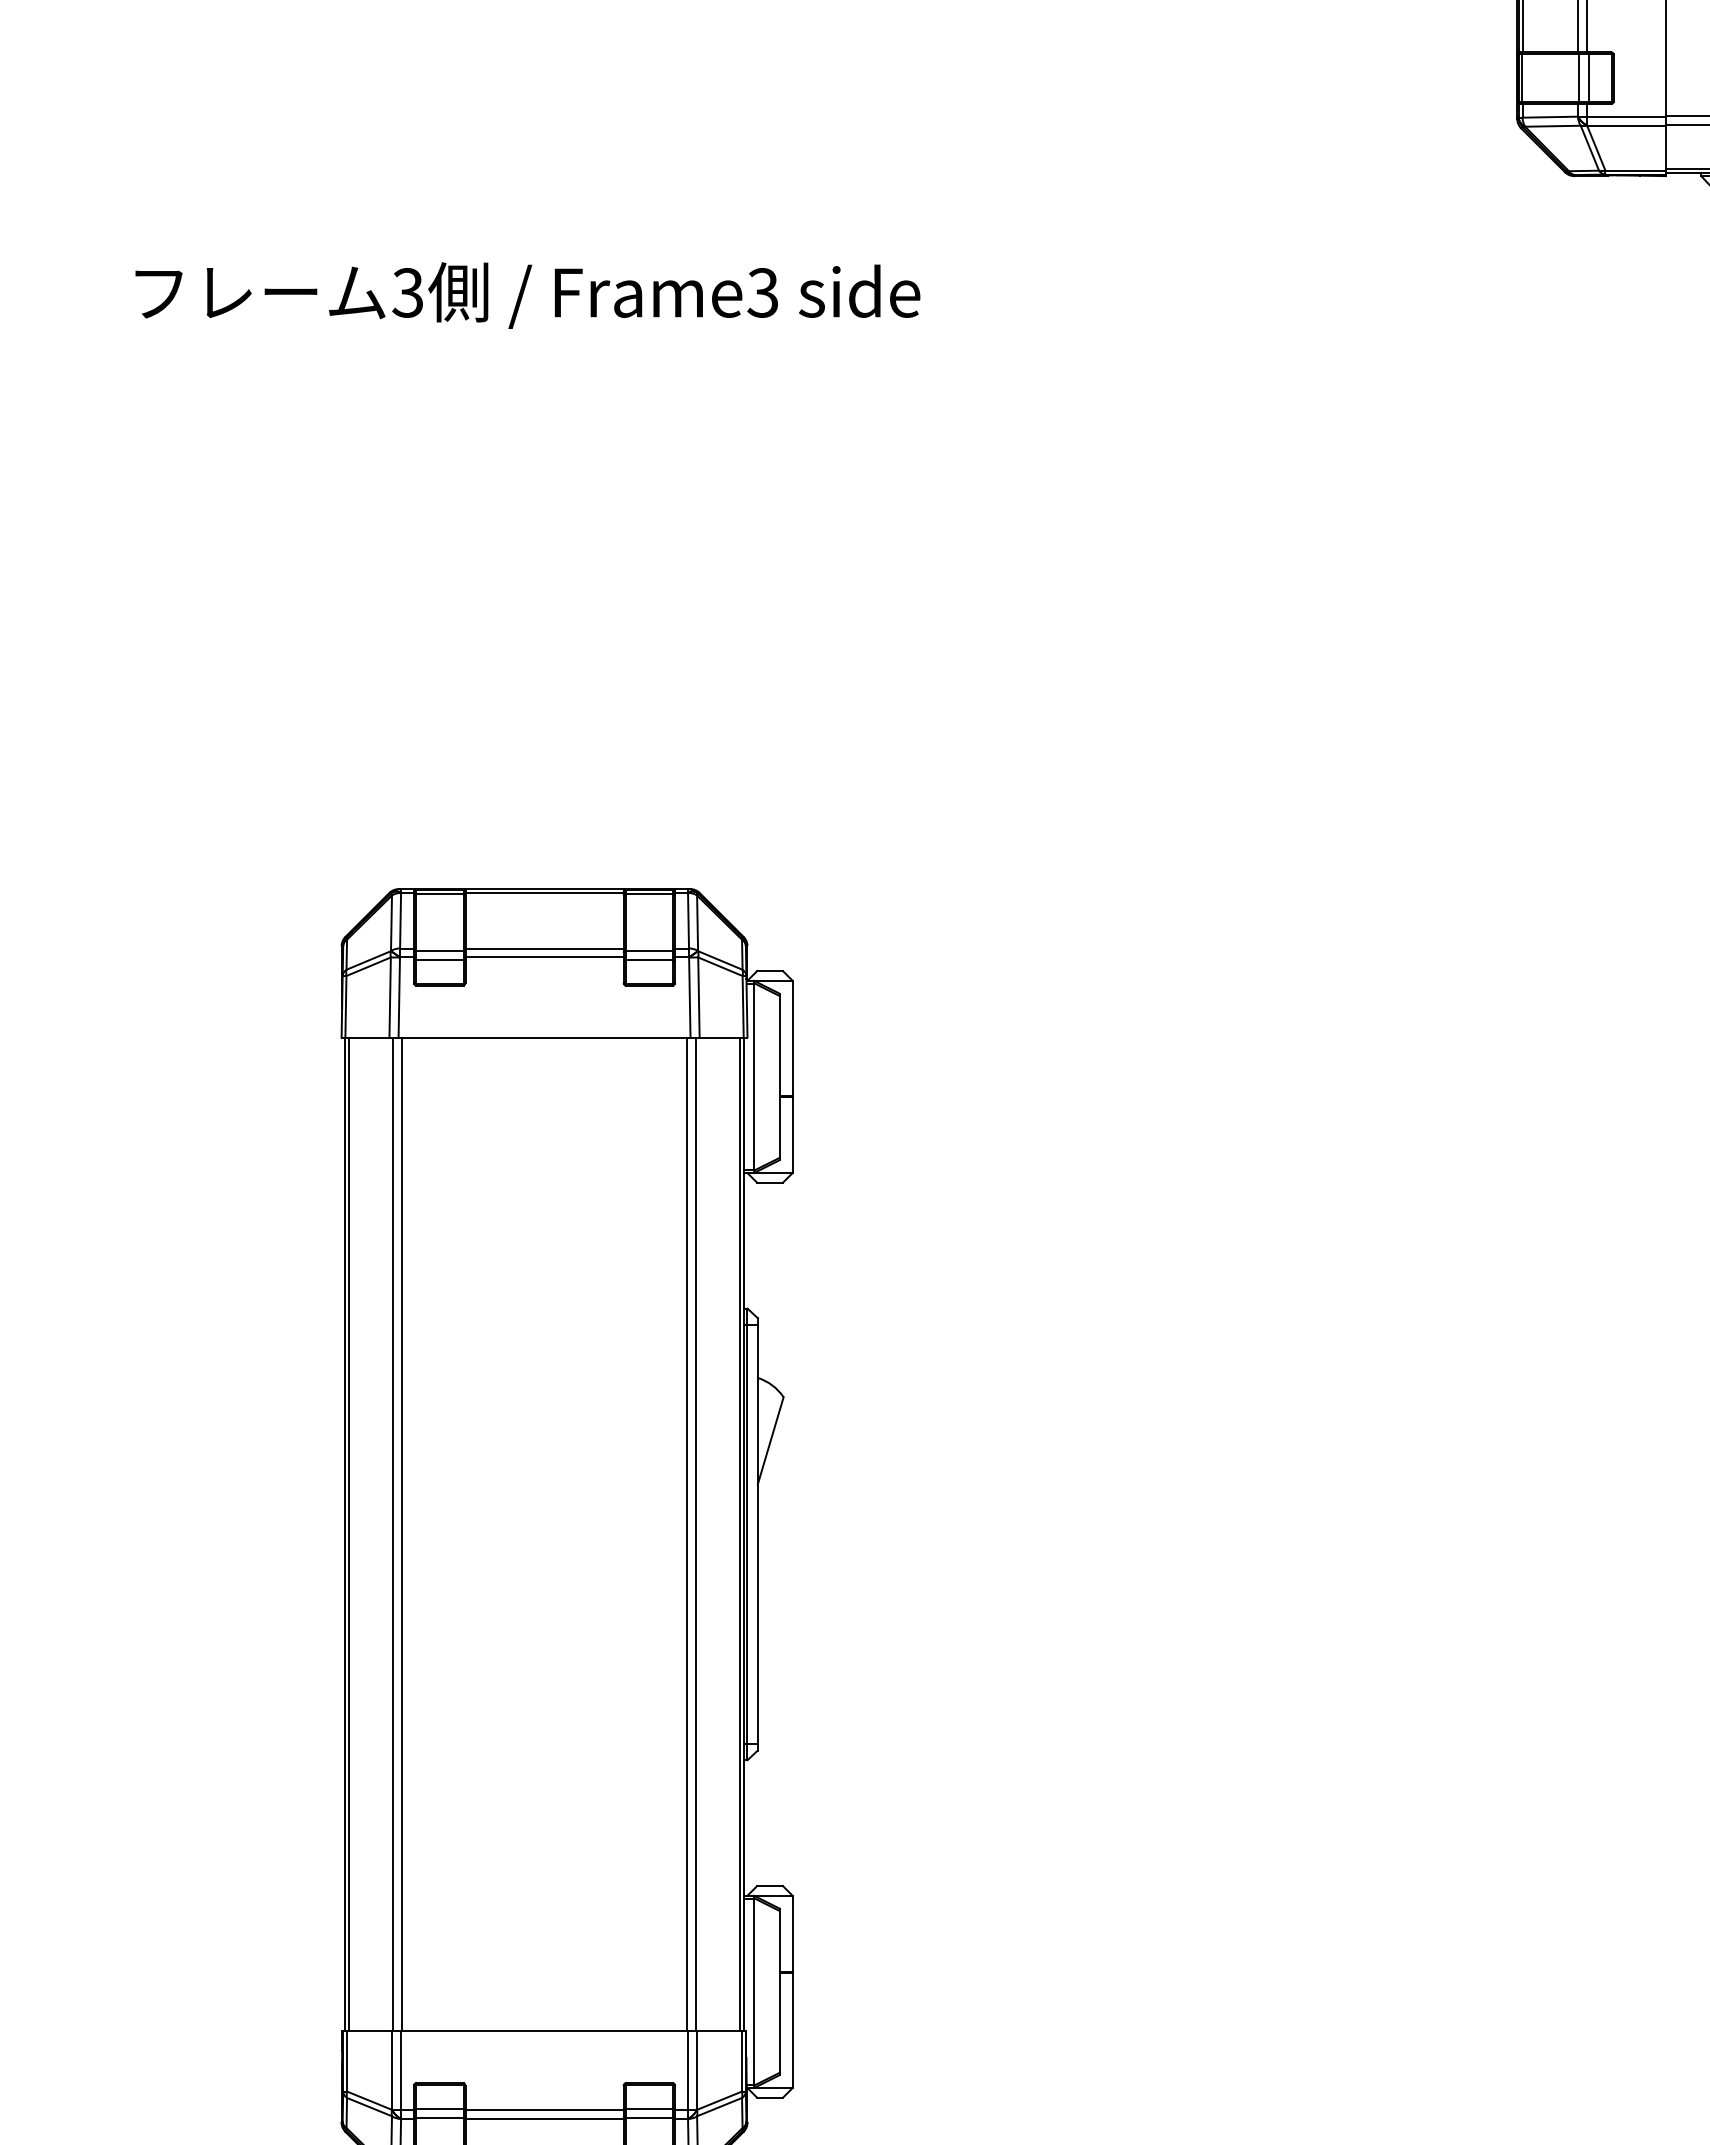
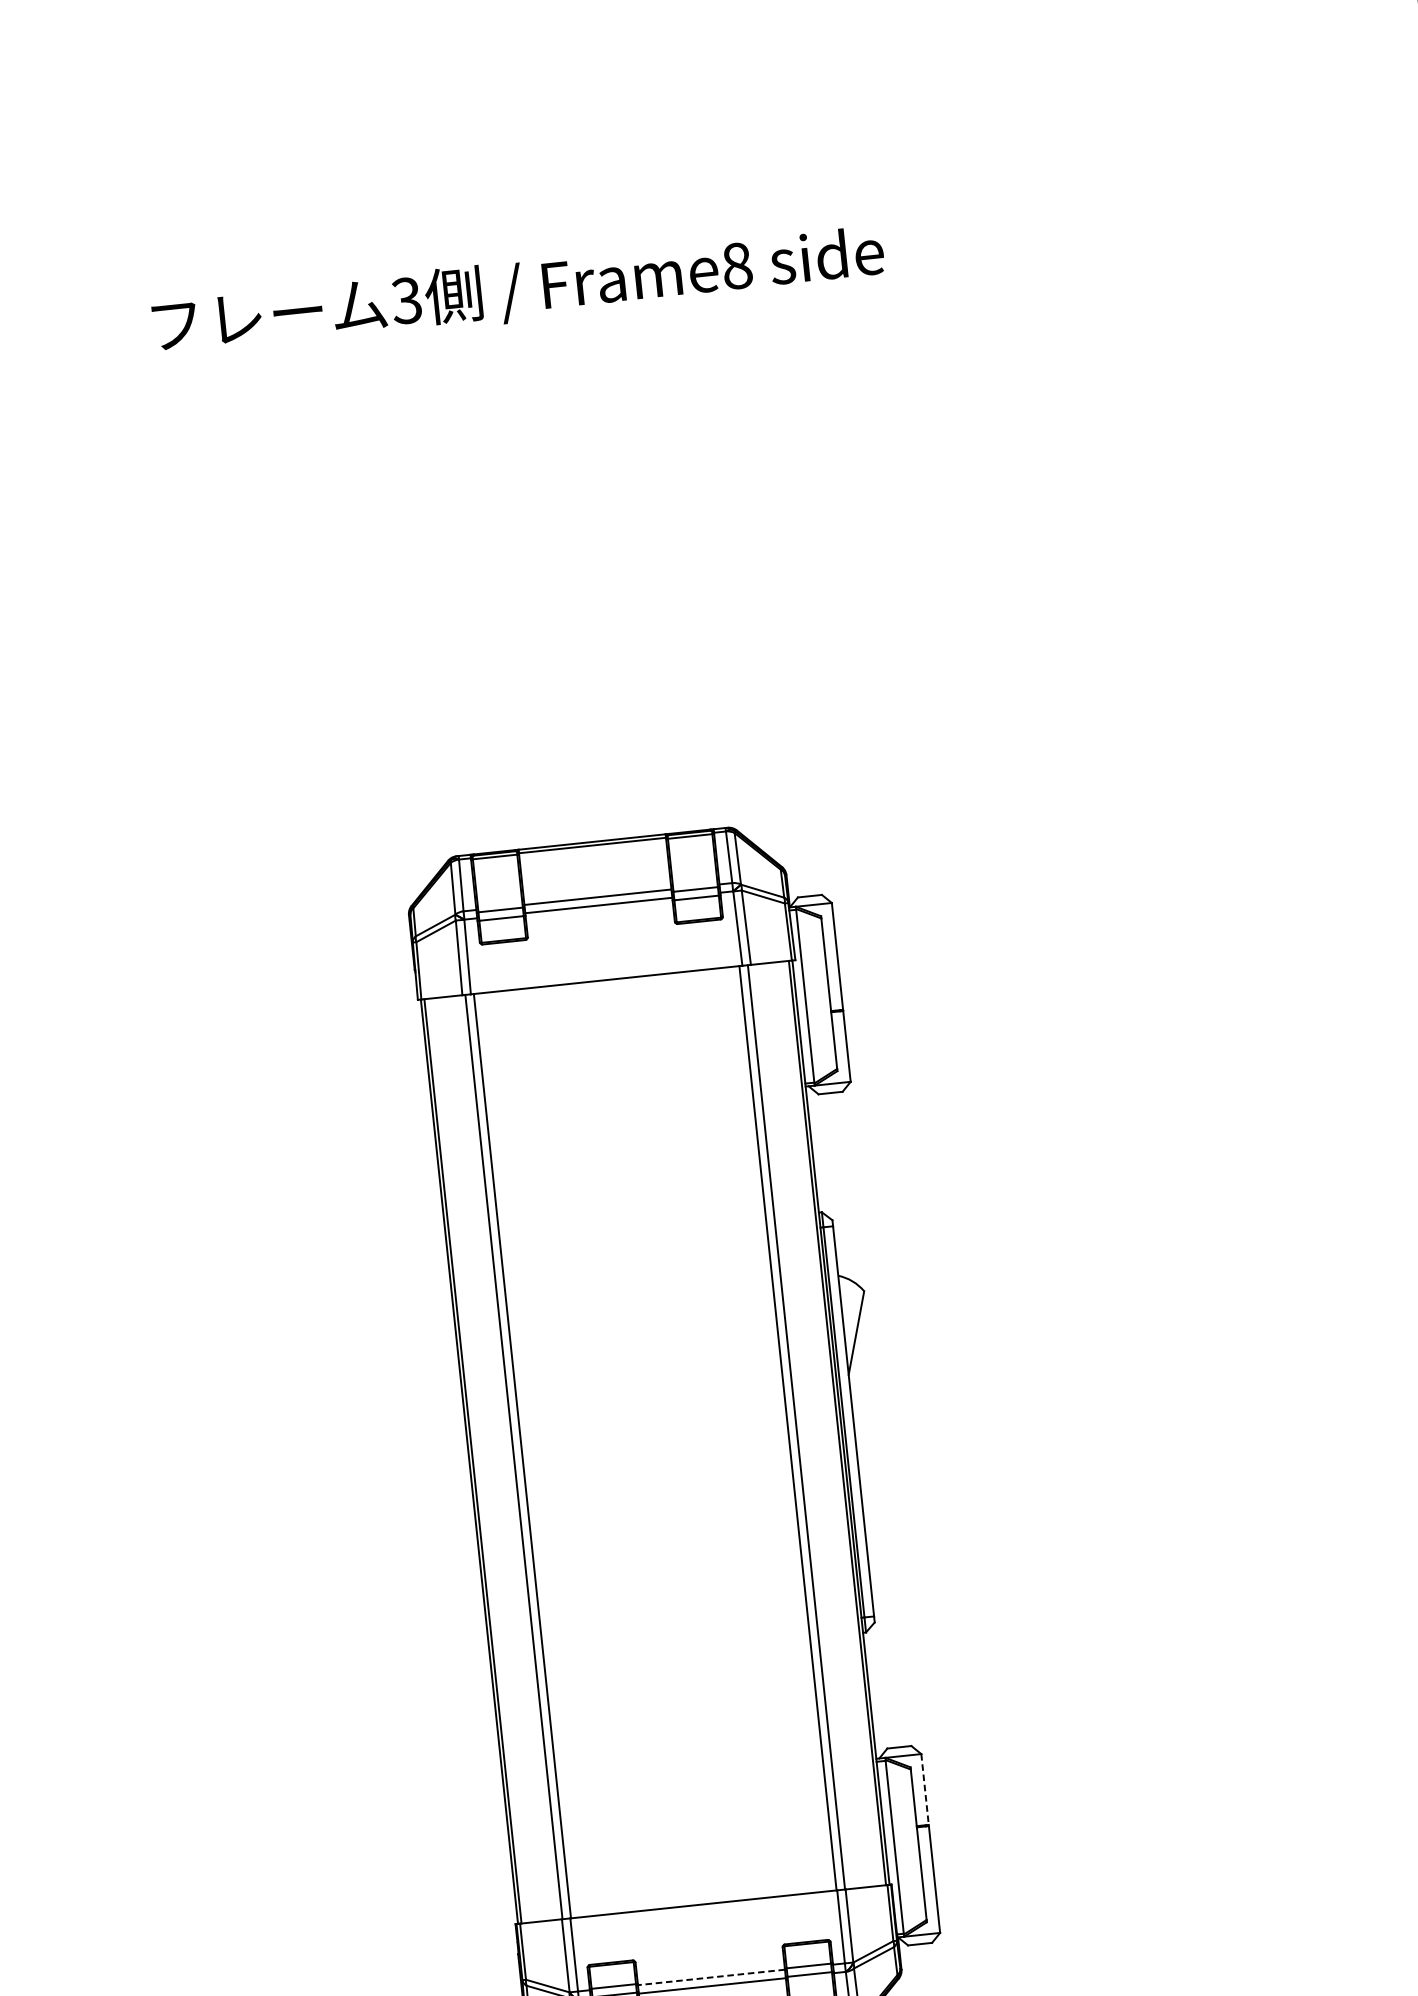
text: (762, 292) -> (736, 265), Frame3 -> Frame8
line: (792, 1934) -> (924, 1790), solid -> dashed
line: (544, 2109) -> (711, 1977), solid -> dashed

